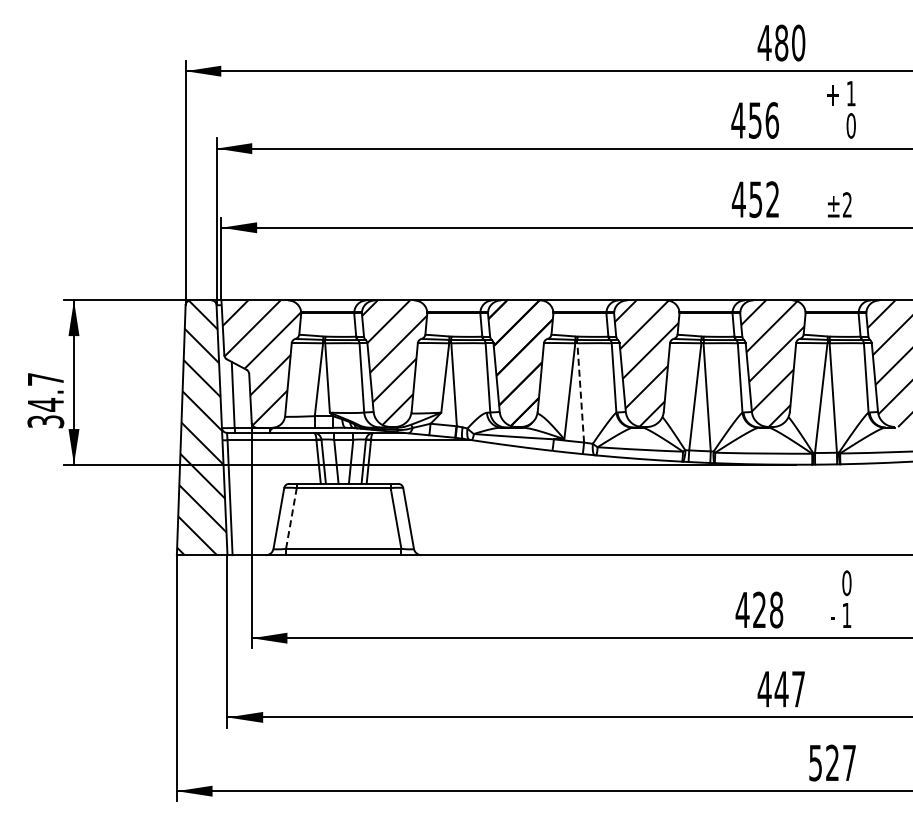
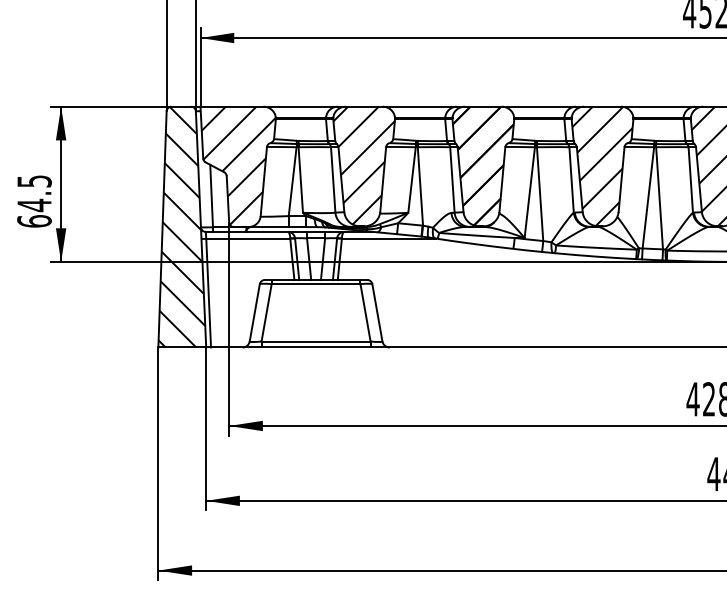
line: (580, 392) -> (539, 193), dashed -> solid
text: (45, 400) -> (34, 201), 34.7 -> 64.5
line: (291, 518) -> (266, 312), dashed -> solid

